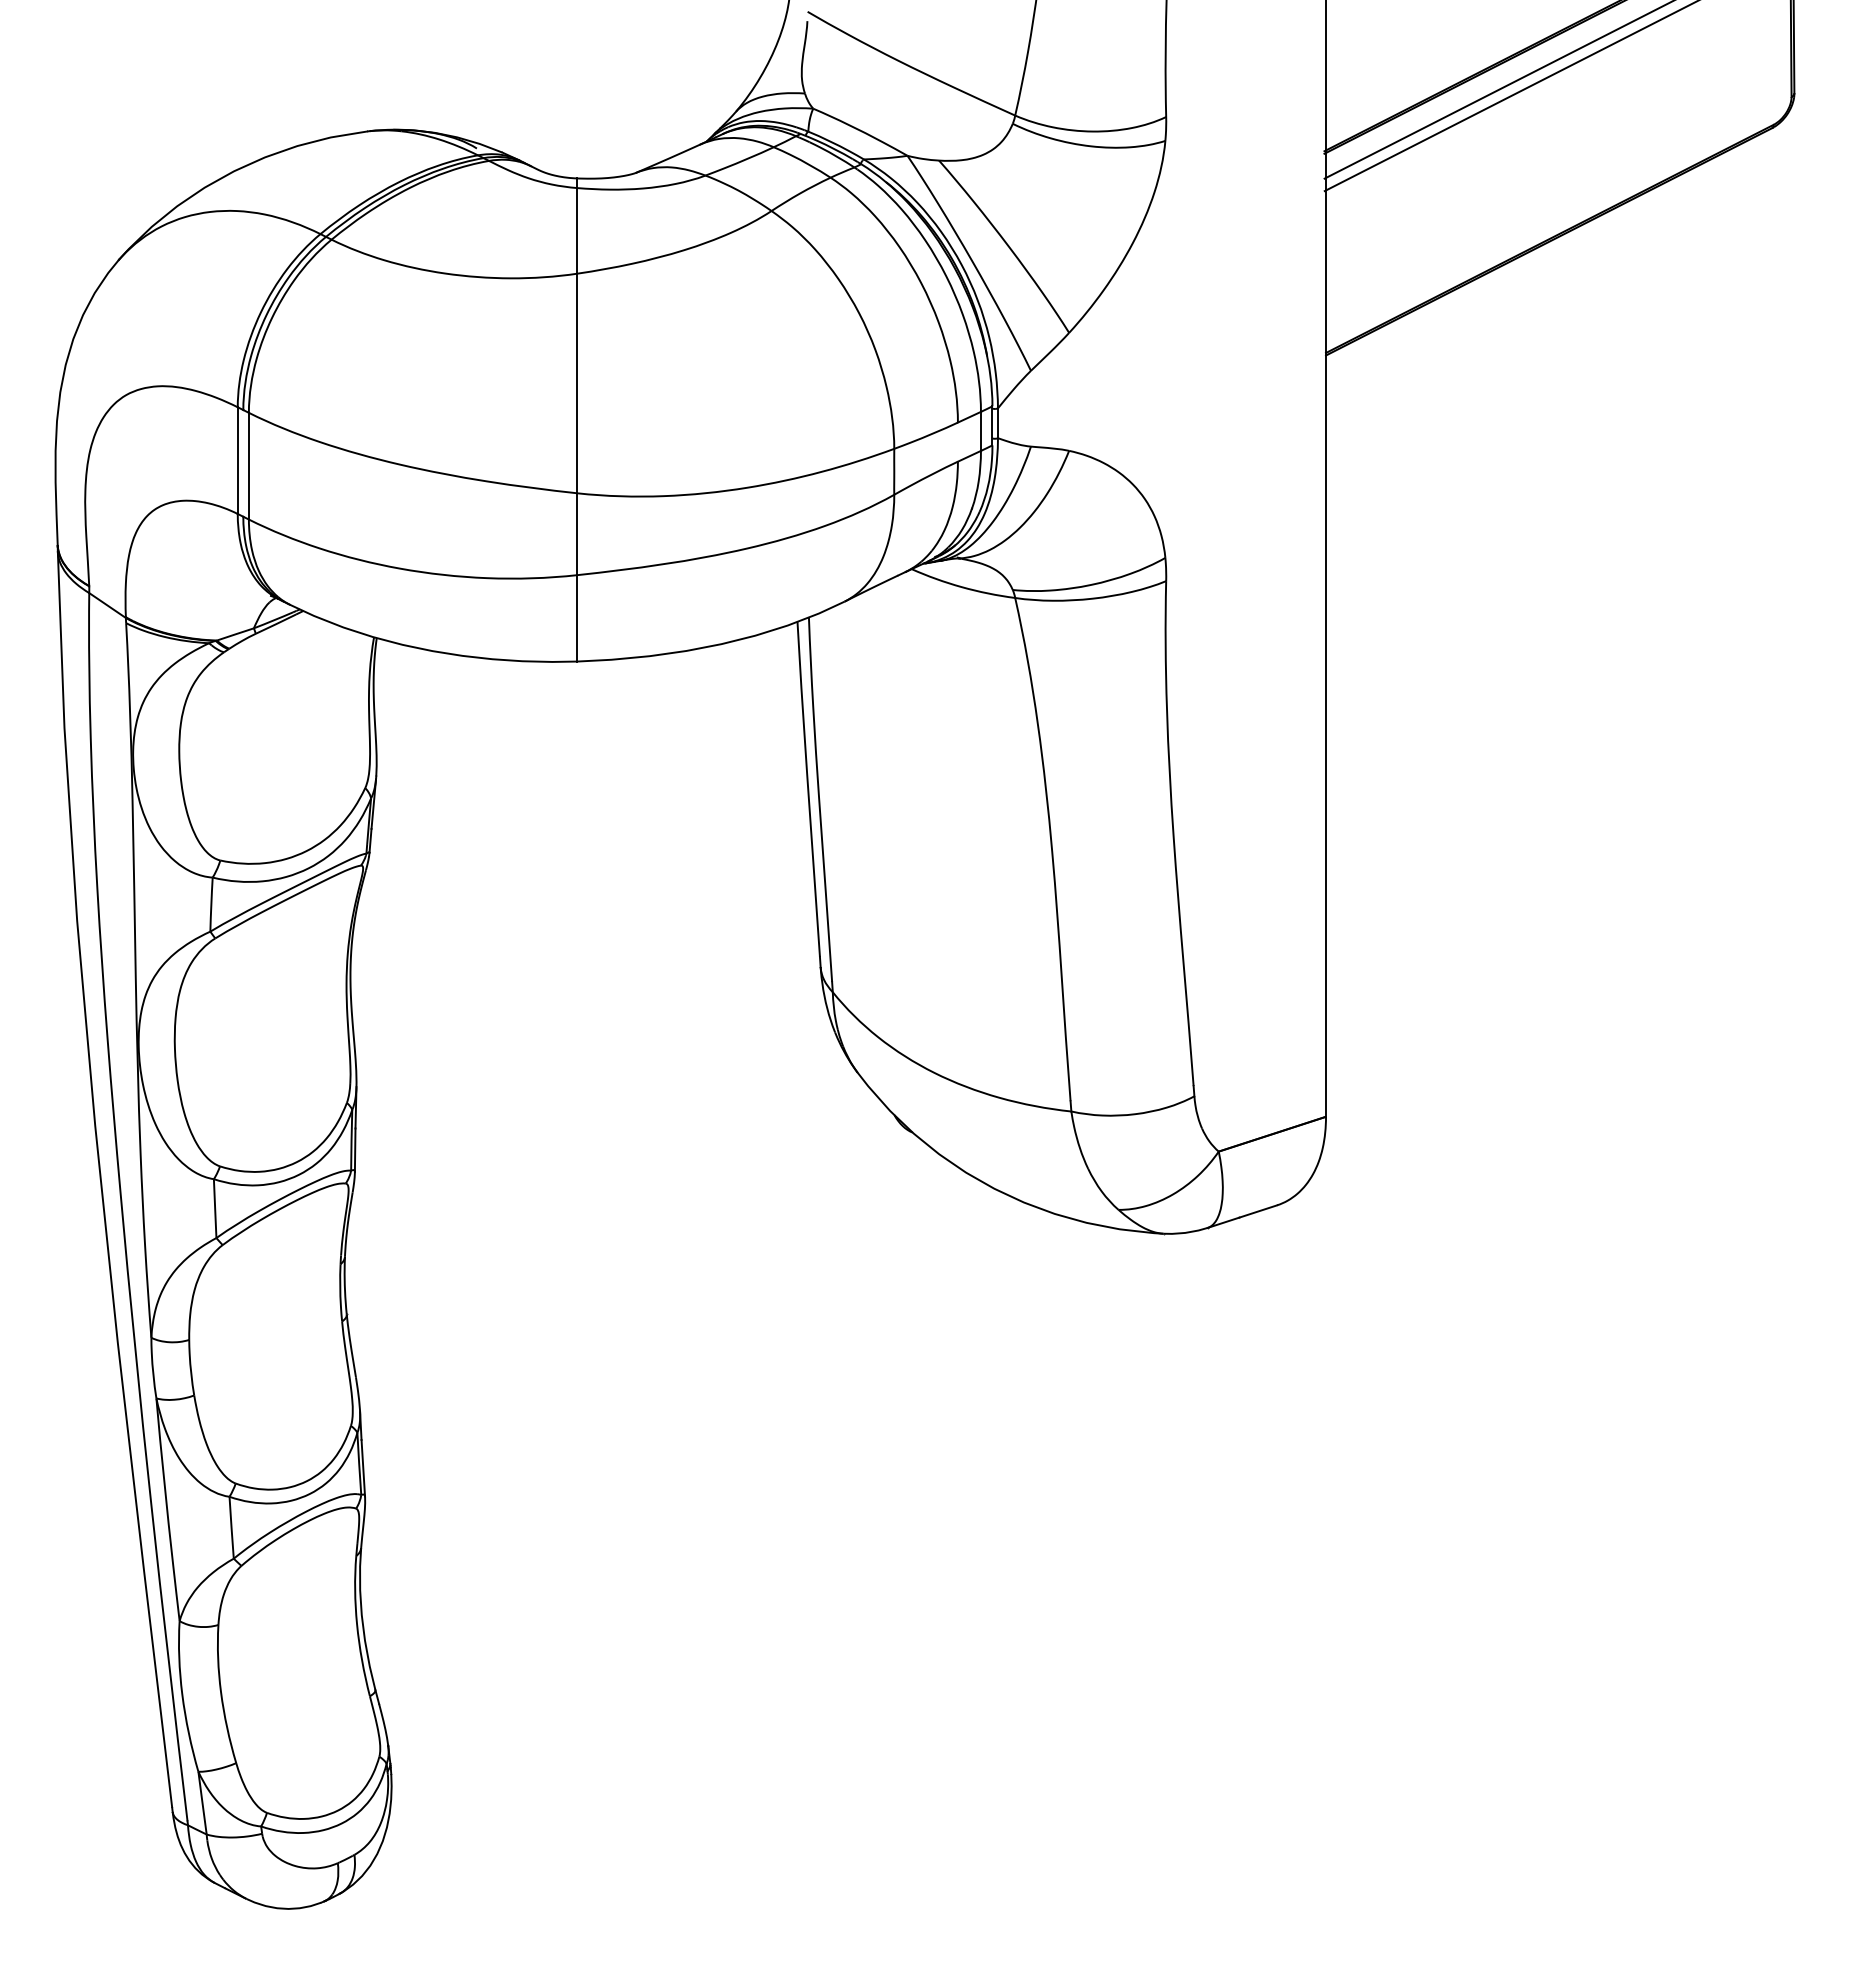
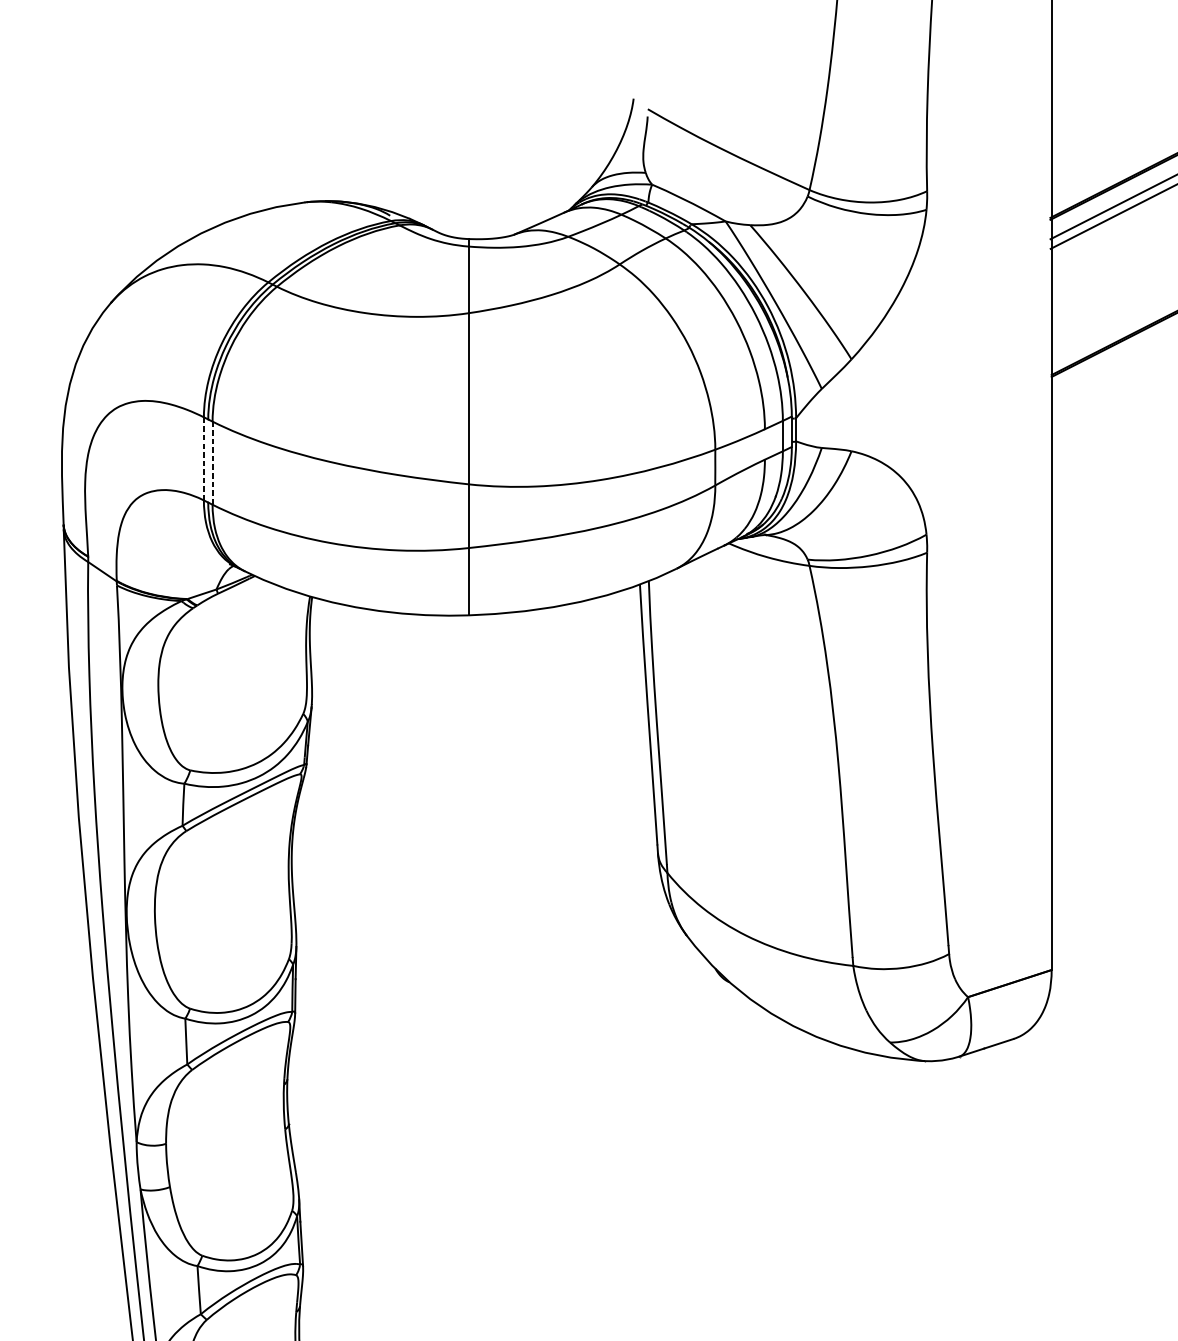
line: (237, 460) -> (203, 458), solid -> dashed
line: (248, 466) -> (212, 463), solid -> dashed

